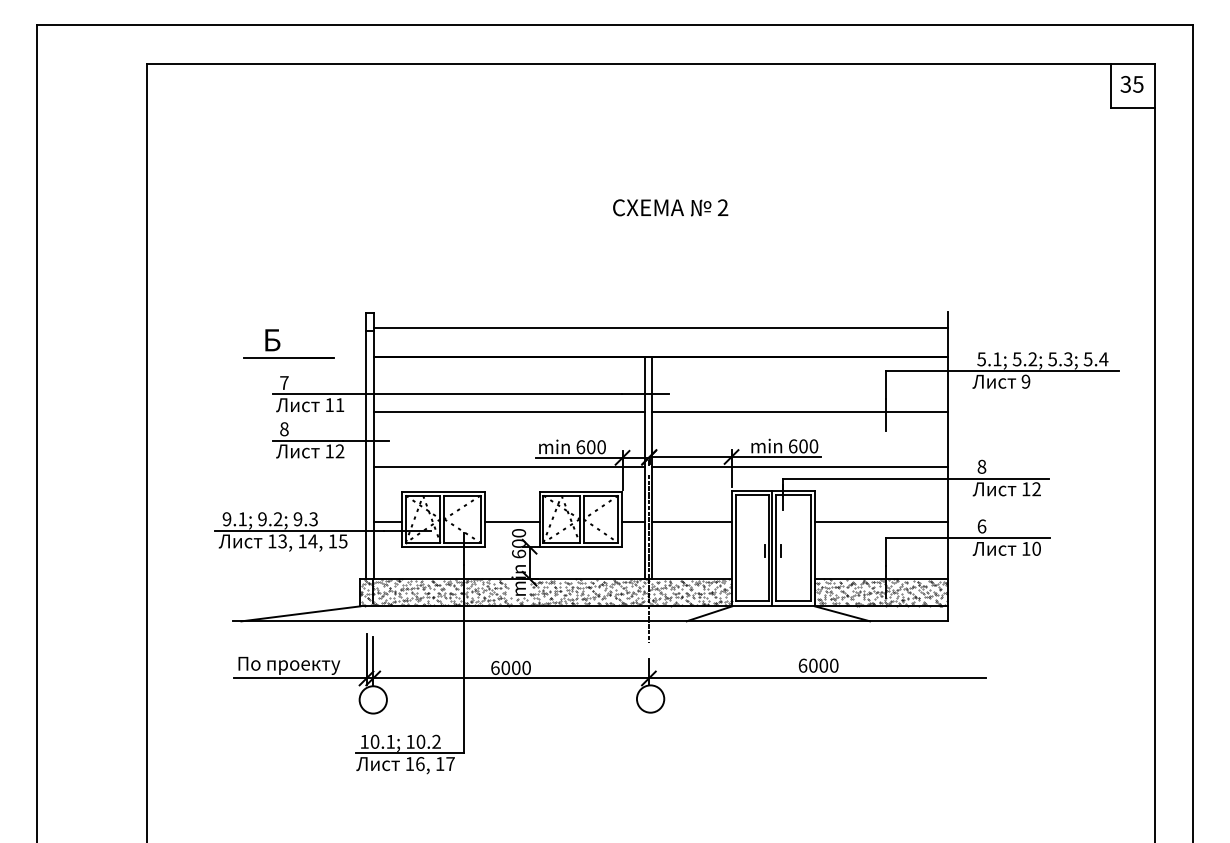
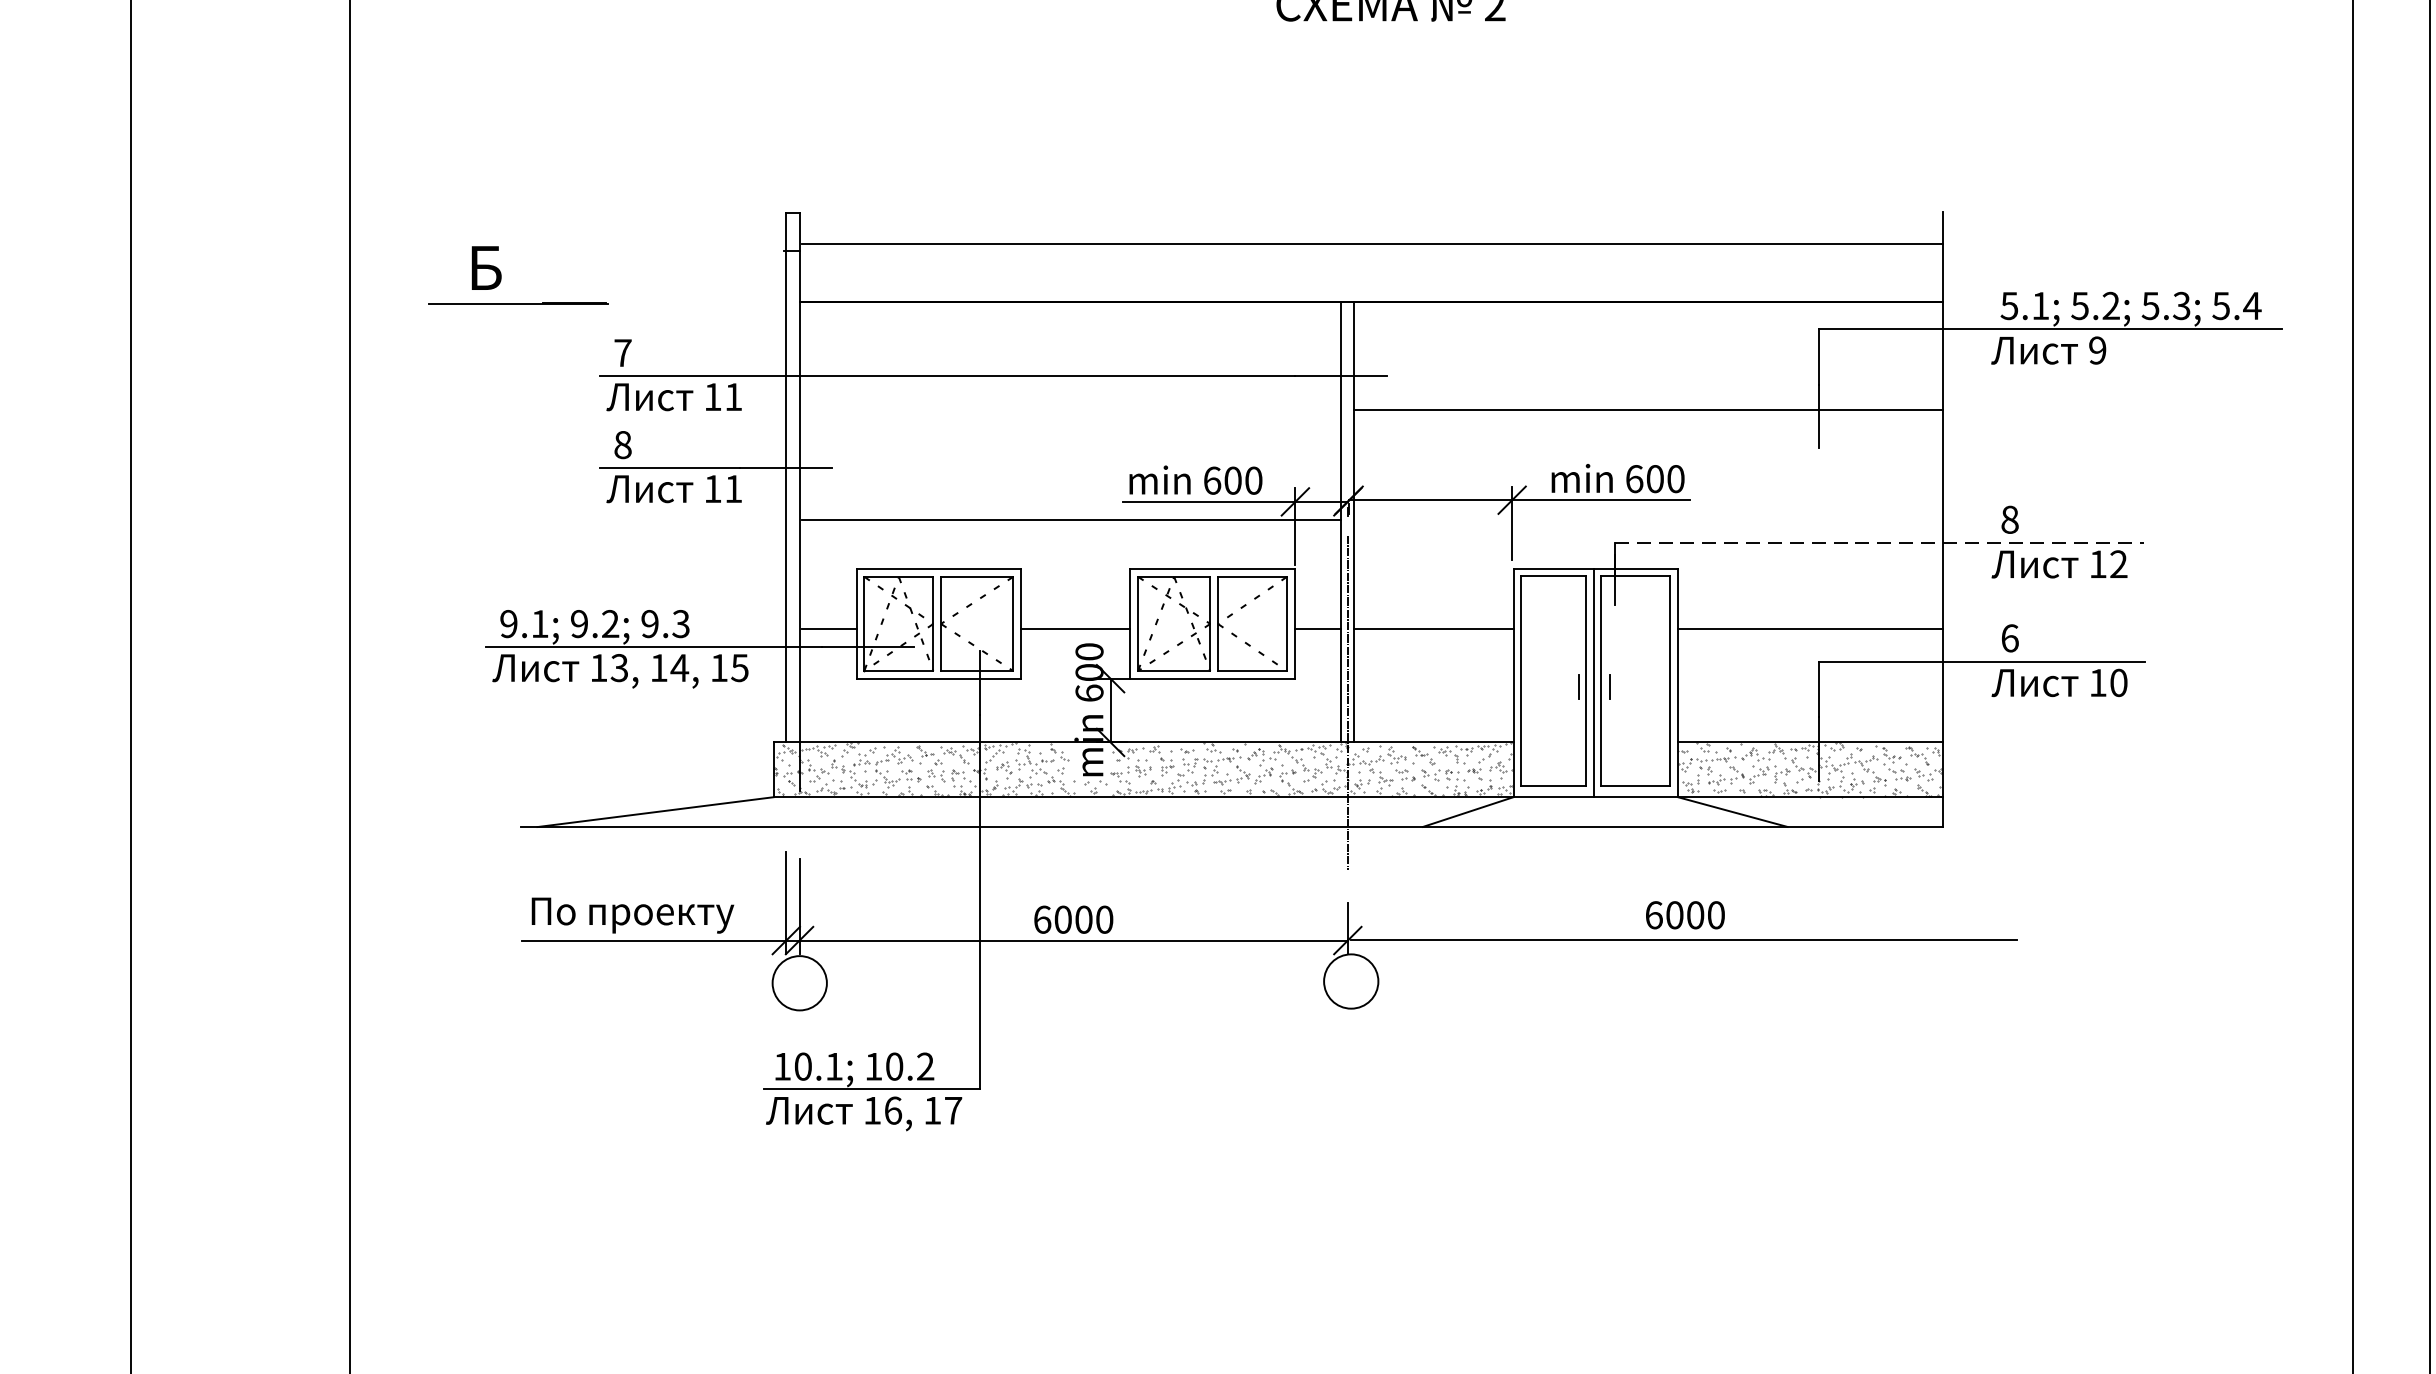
part: (280, 343) -> (501, 274), moved
line: (509, 411) -> (1070, 409), removed
text: (339, 451) -> (732, 489), 12 -> 11
line: (799, 466) -> (1647, 519), removed
line: (916, 478) -> (1879, 542), solid -> dashed

